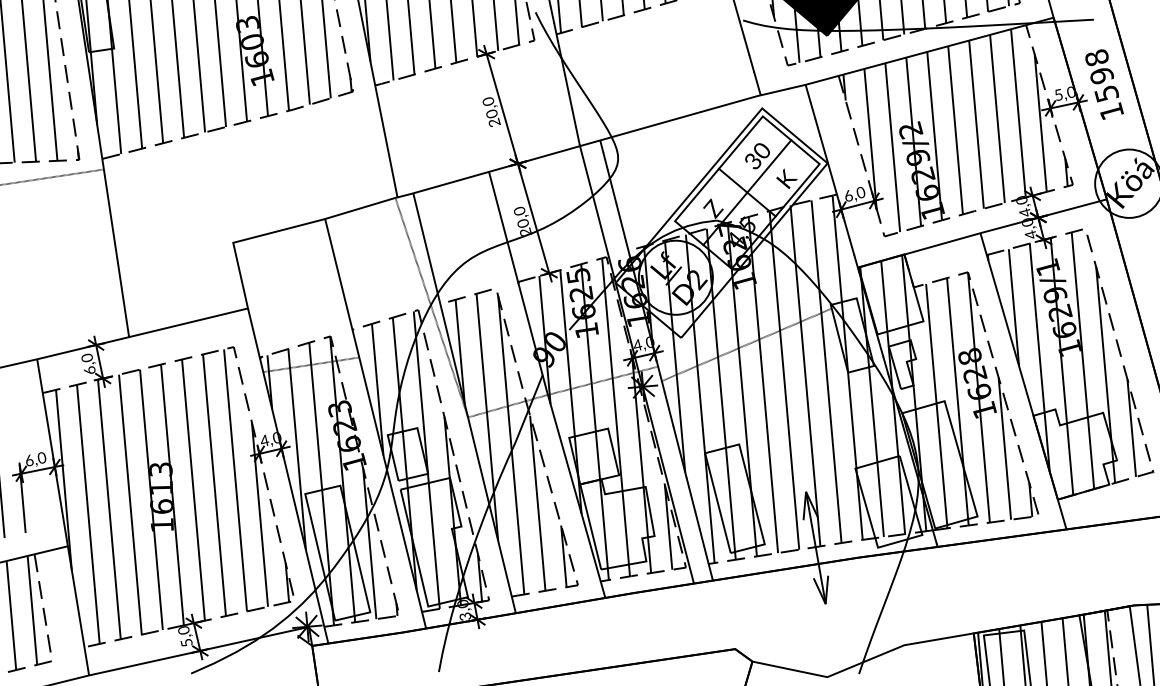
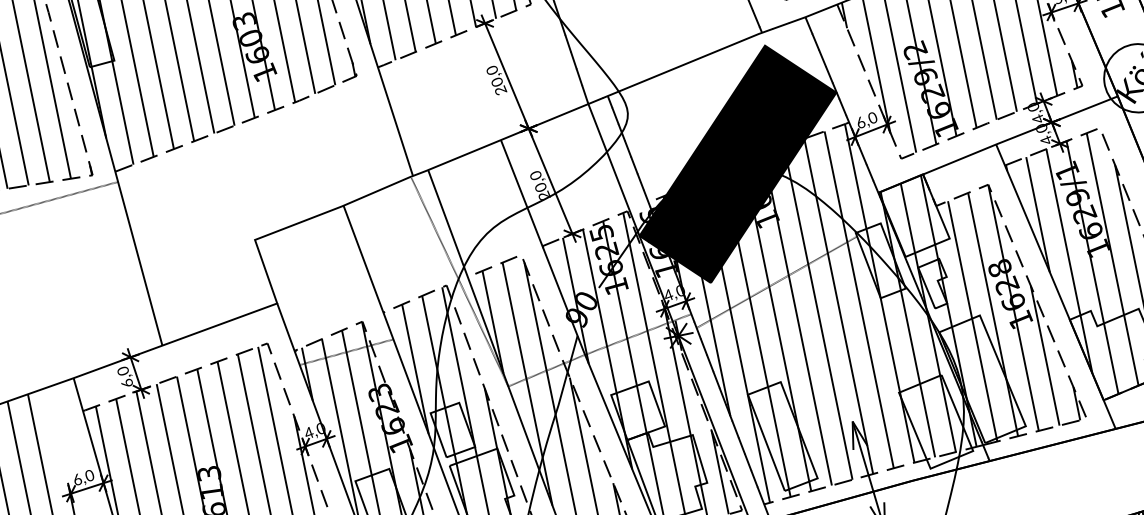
fill: (721, 222) -> (737, 163), added

